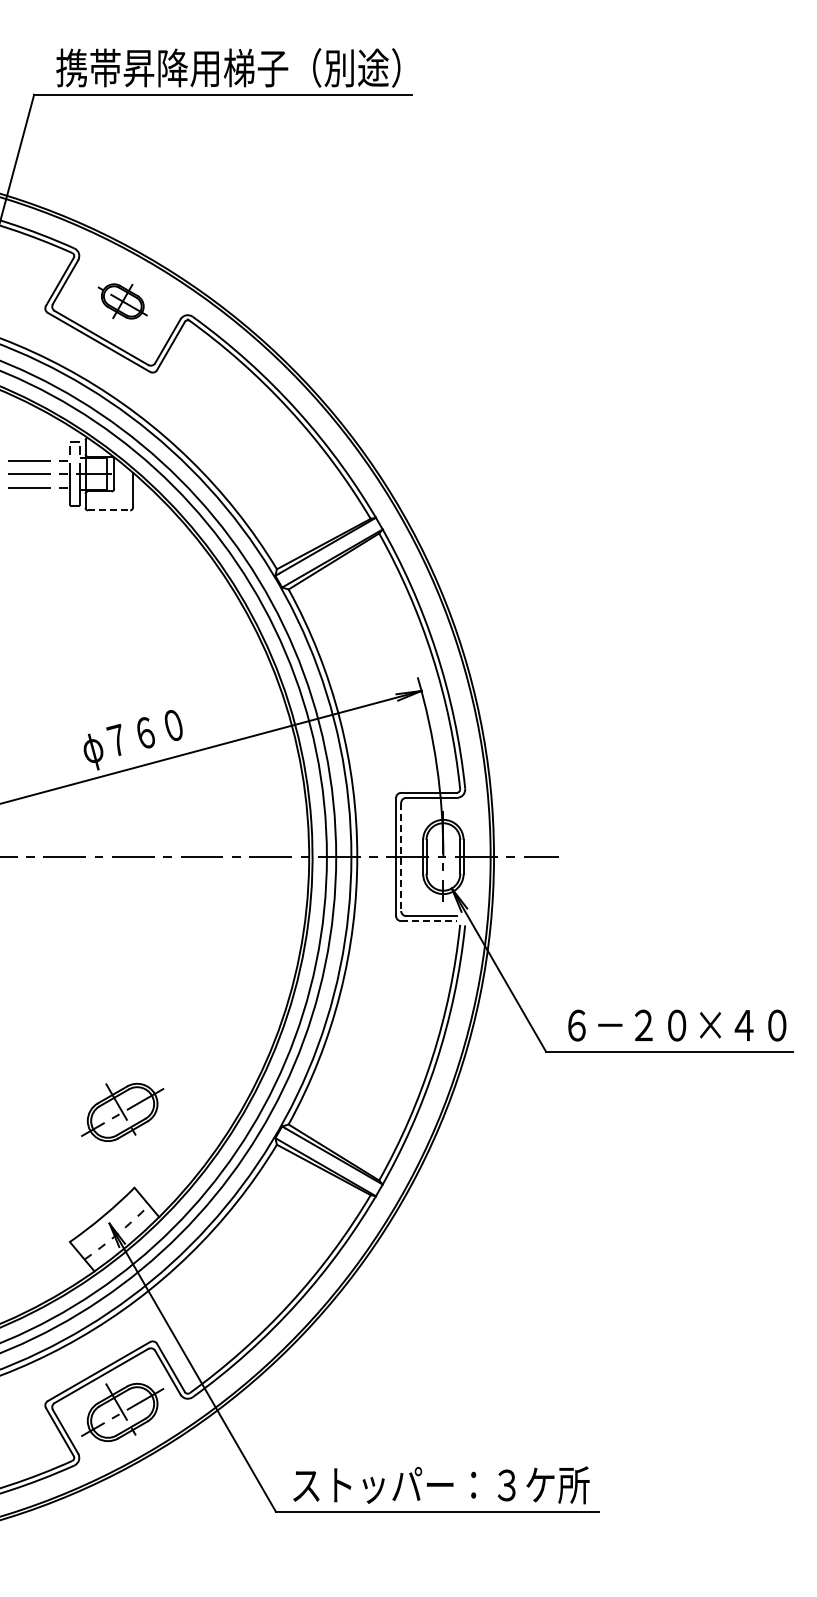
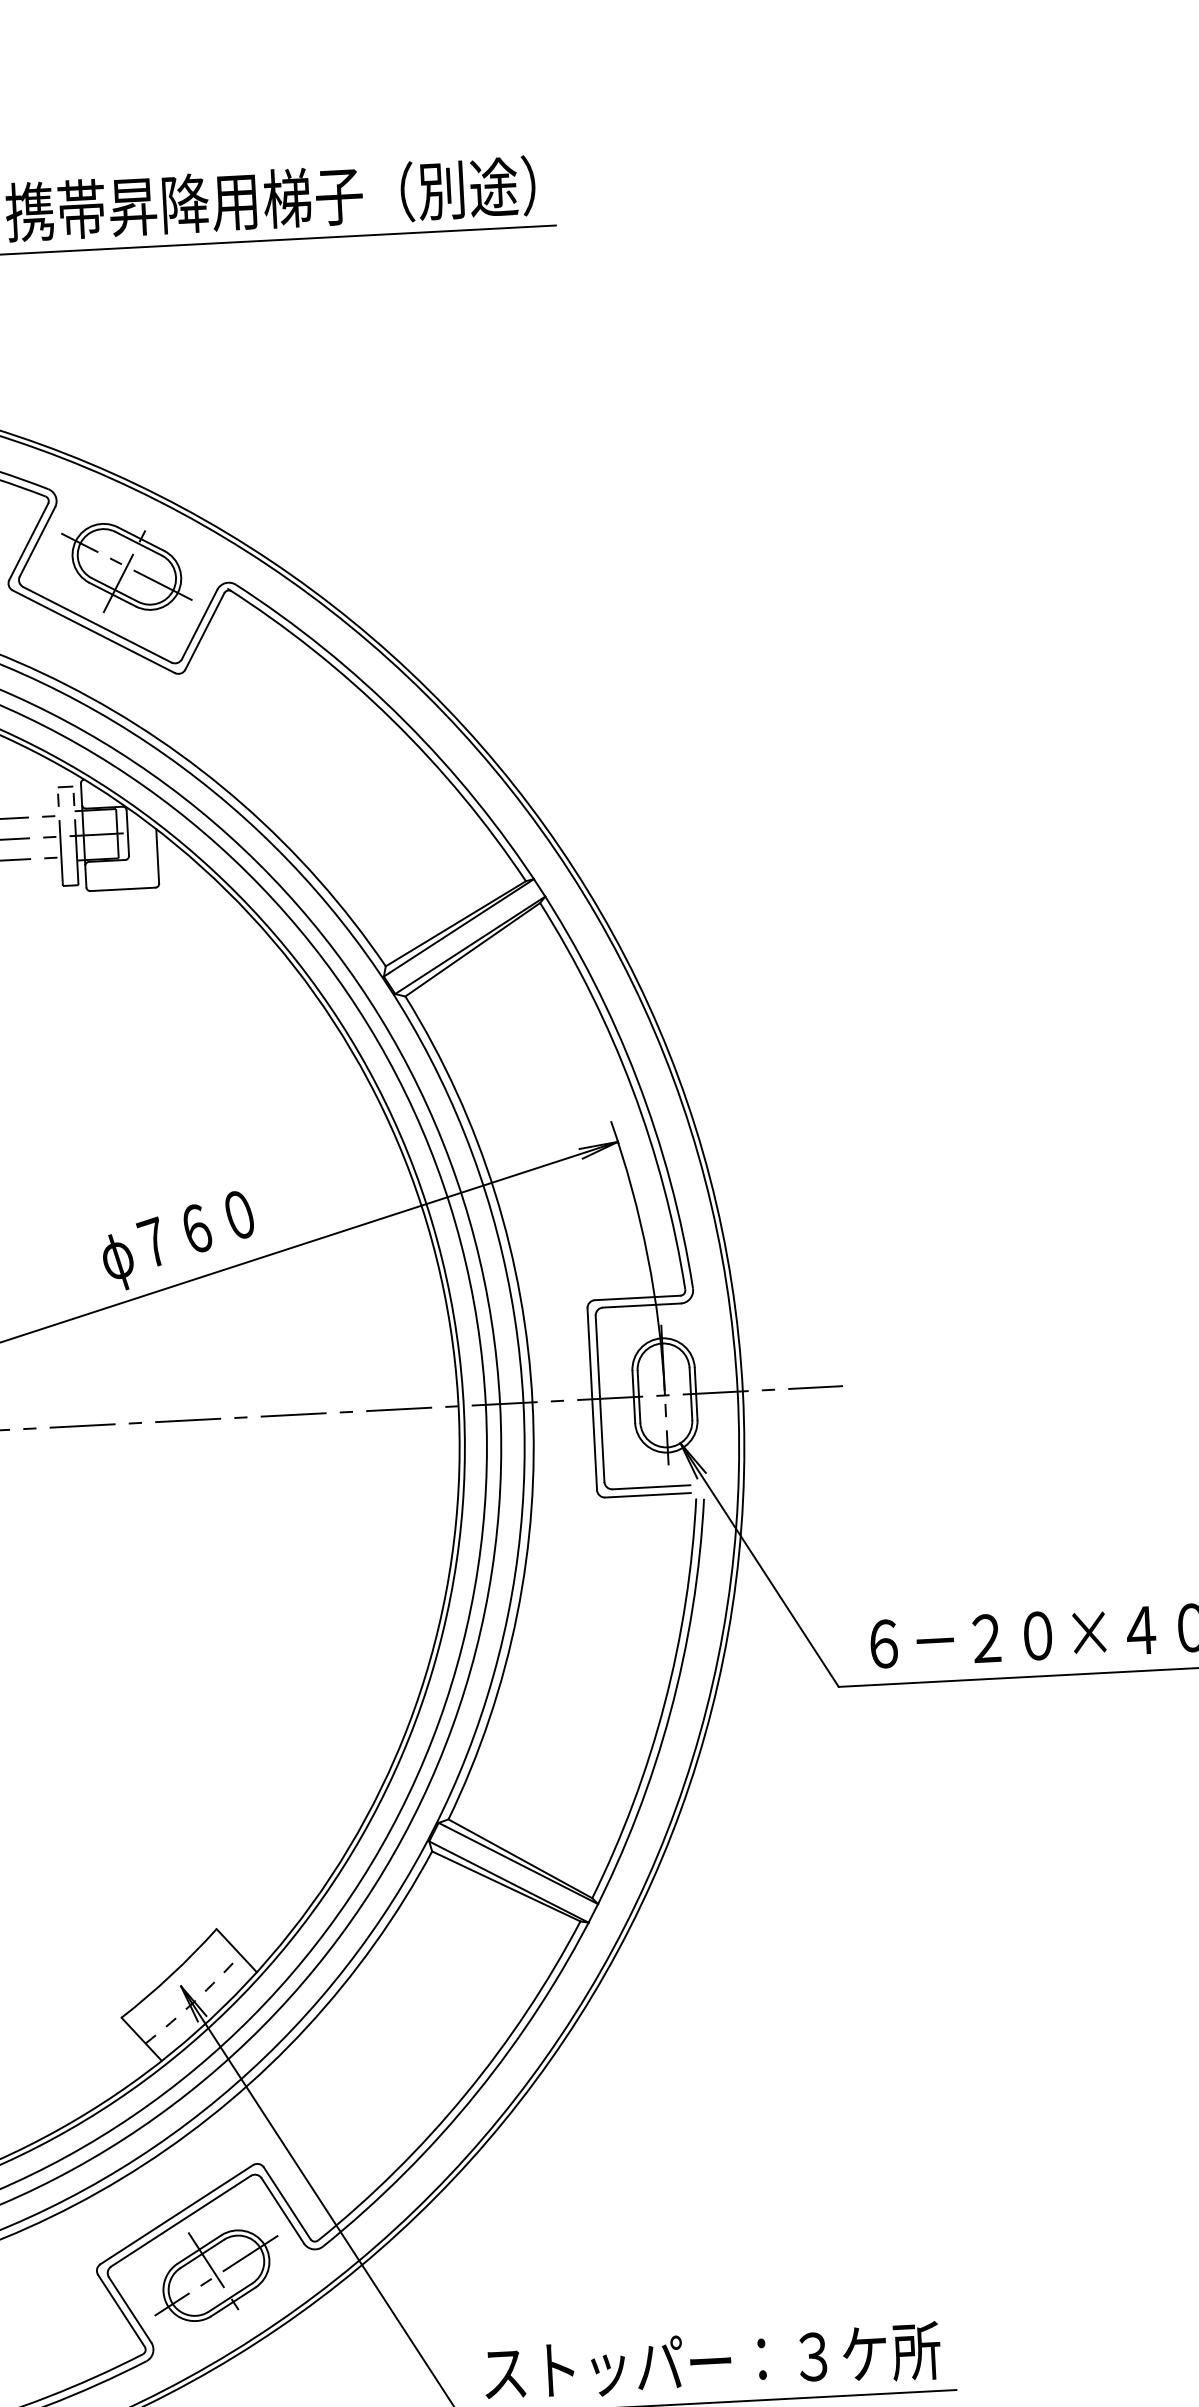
part: (122, 301) -> (126, 566), size x1.67
line: (109, 510) -> (123, 889), dashed -> solid
line: (401, 857) -> (600, 1399), dashed -> solid
line: (428, 921) -> (647, 1495), dashed -> solid
part: (122, 1111) -> (191, 1812), removed

